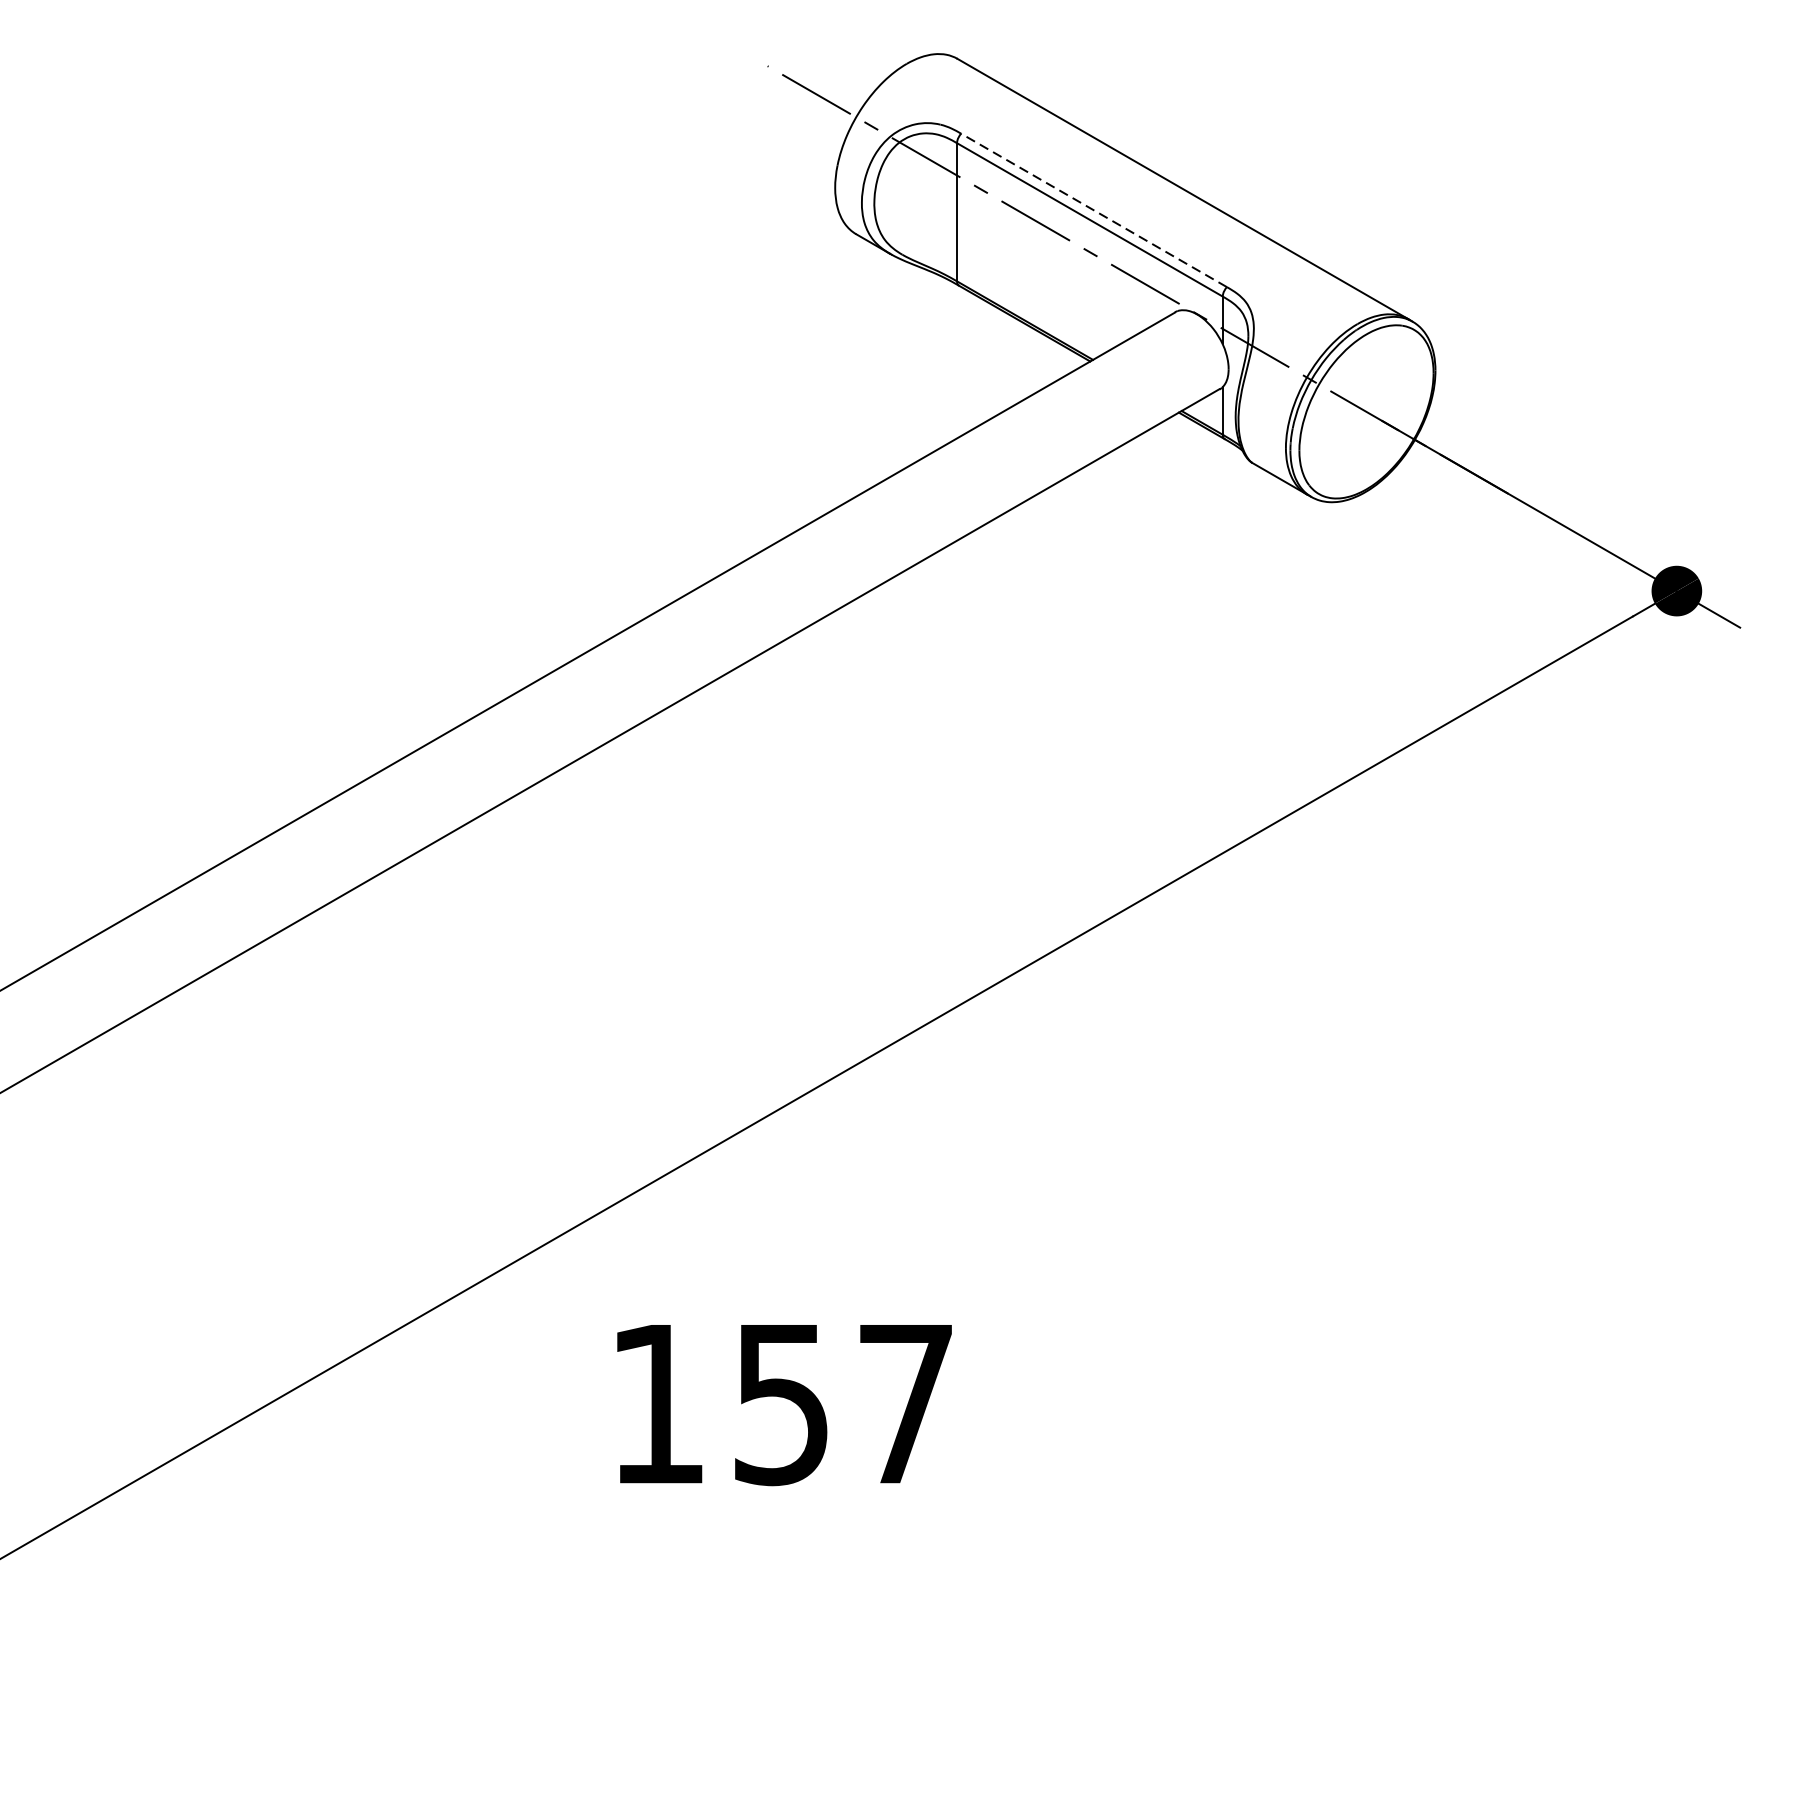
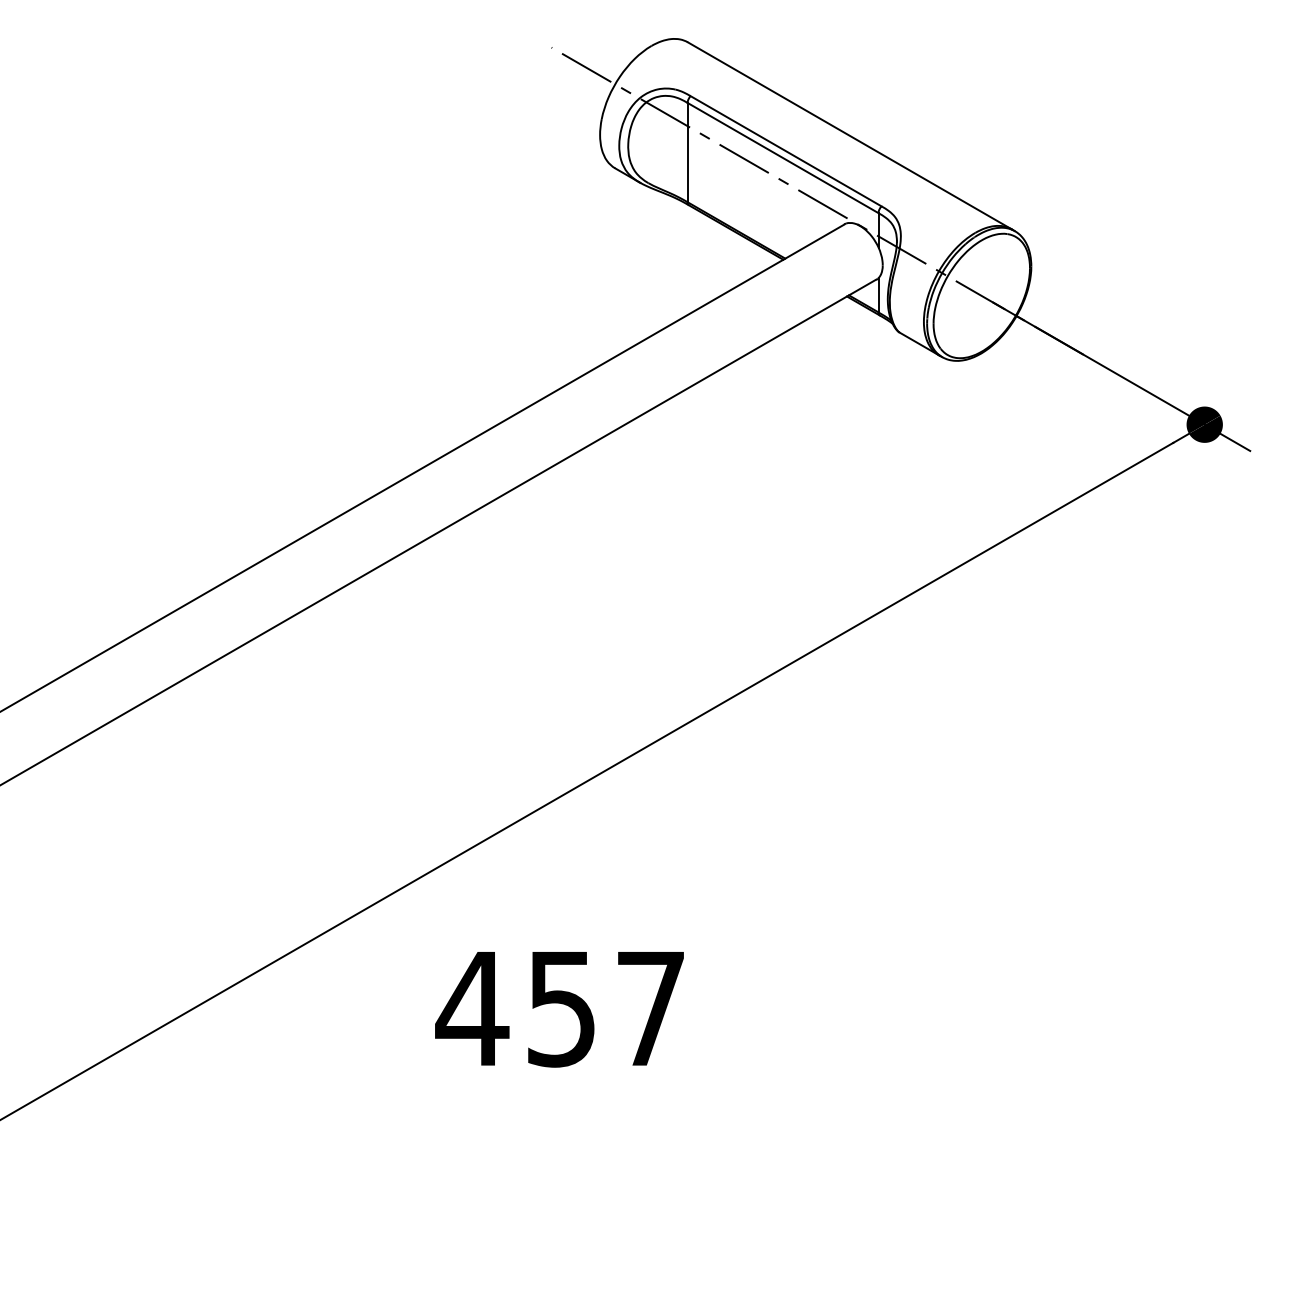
line: (1093, 210) -> (785, 151), dashed -> solid
text: (657, 1403) -> (472, 1008), 157 -> 457

